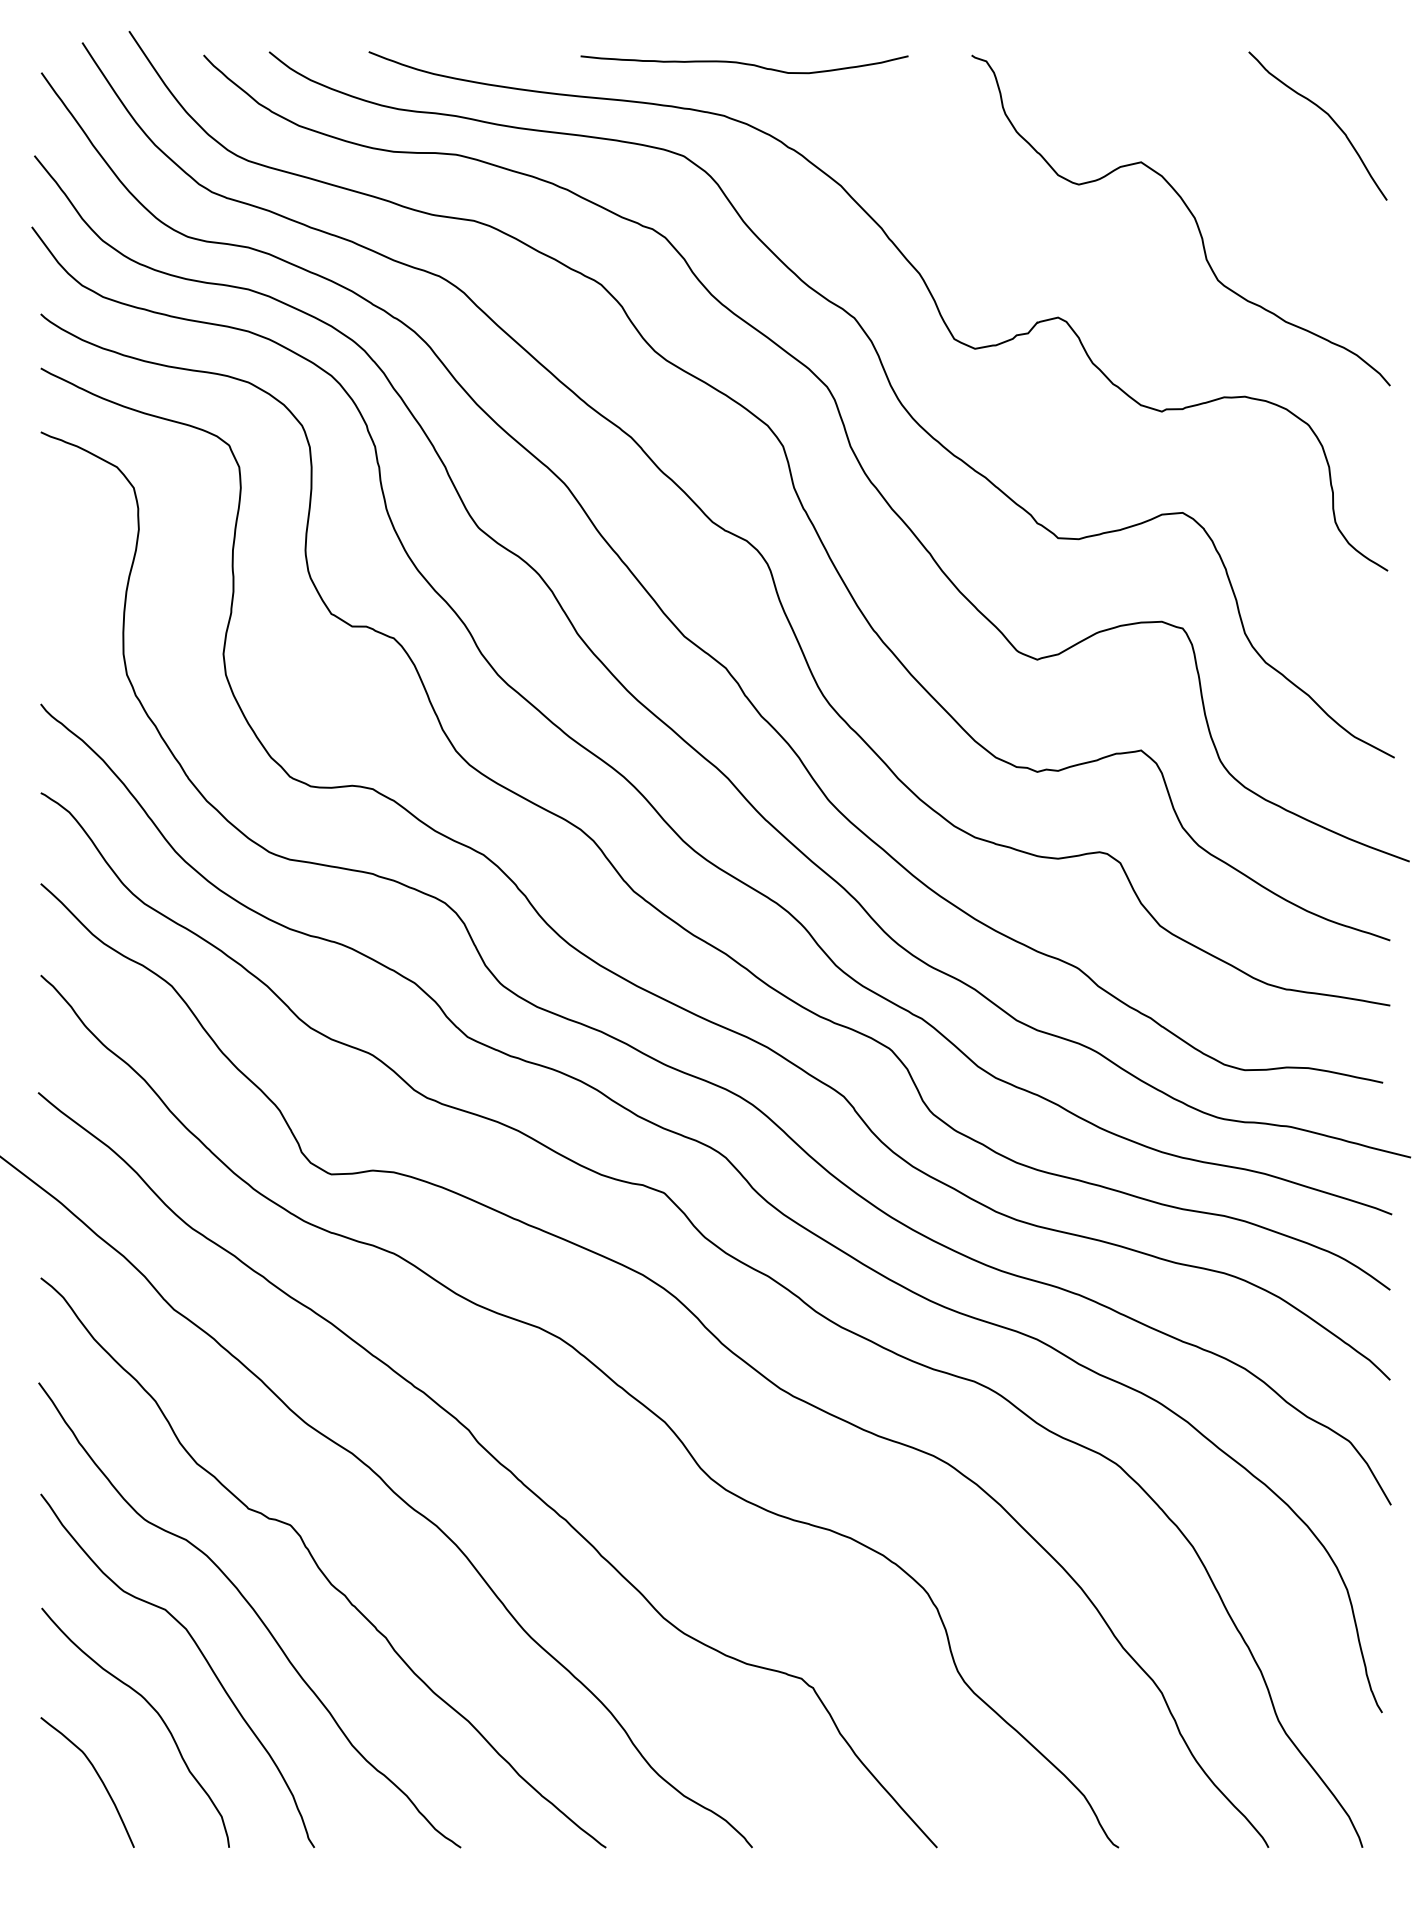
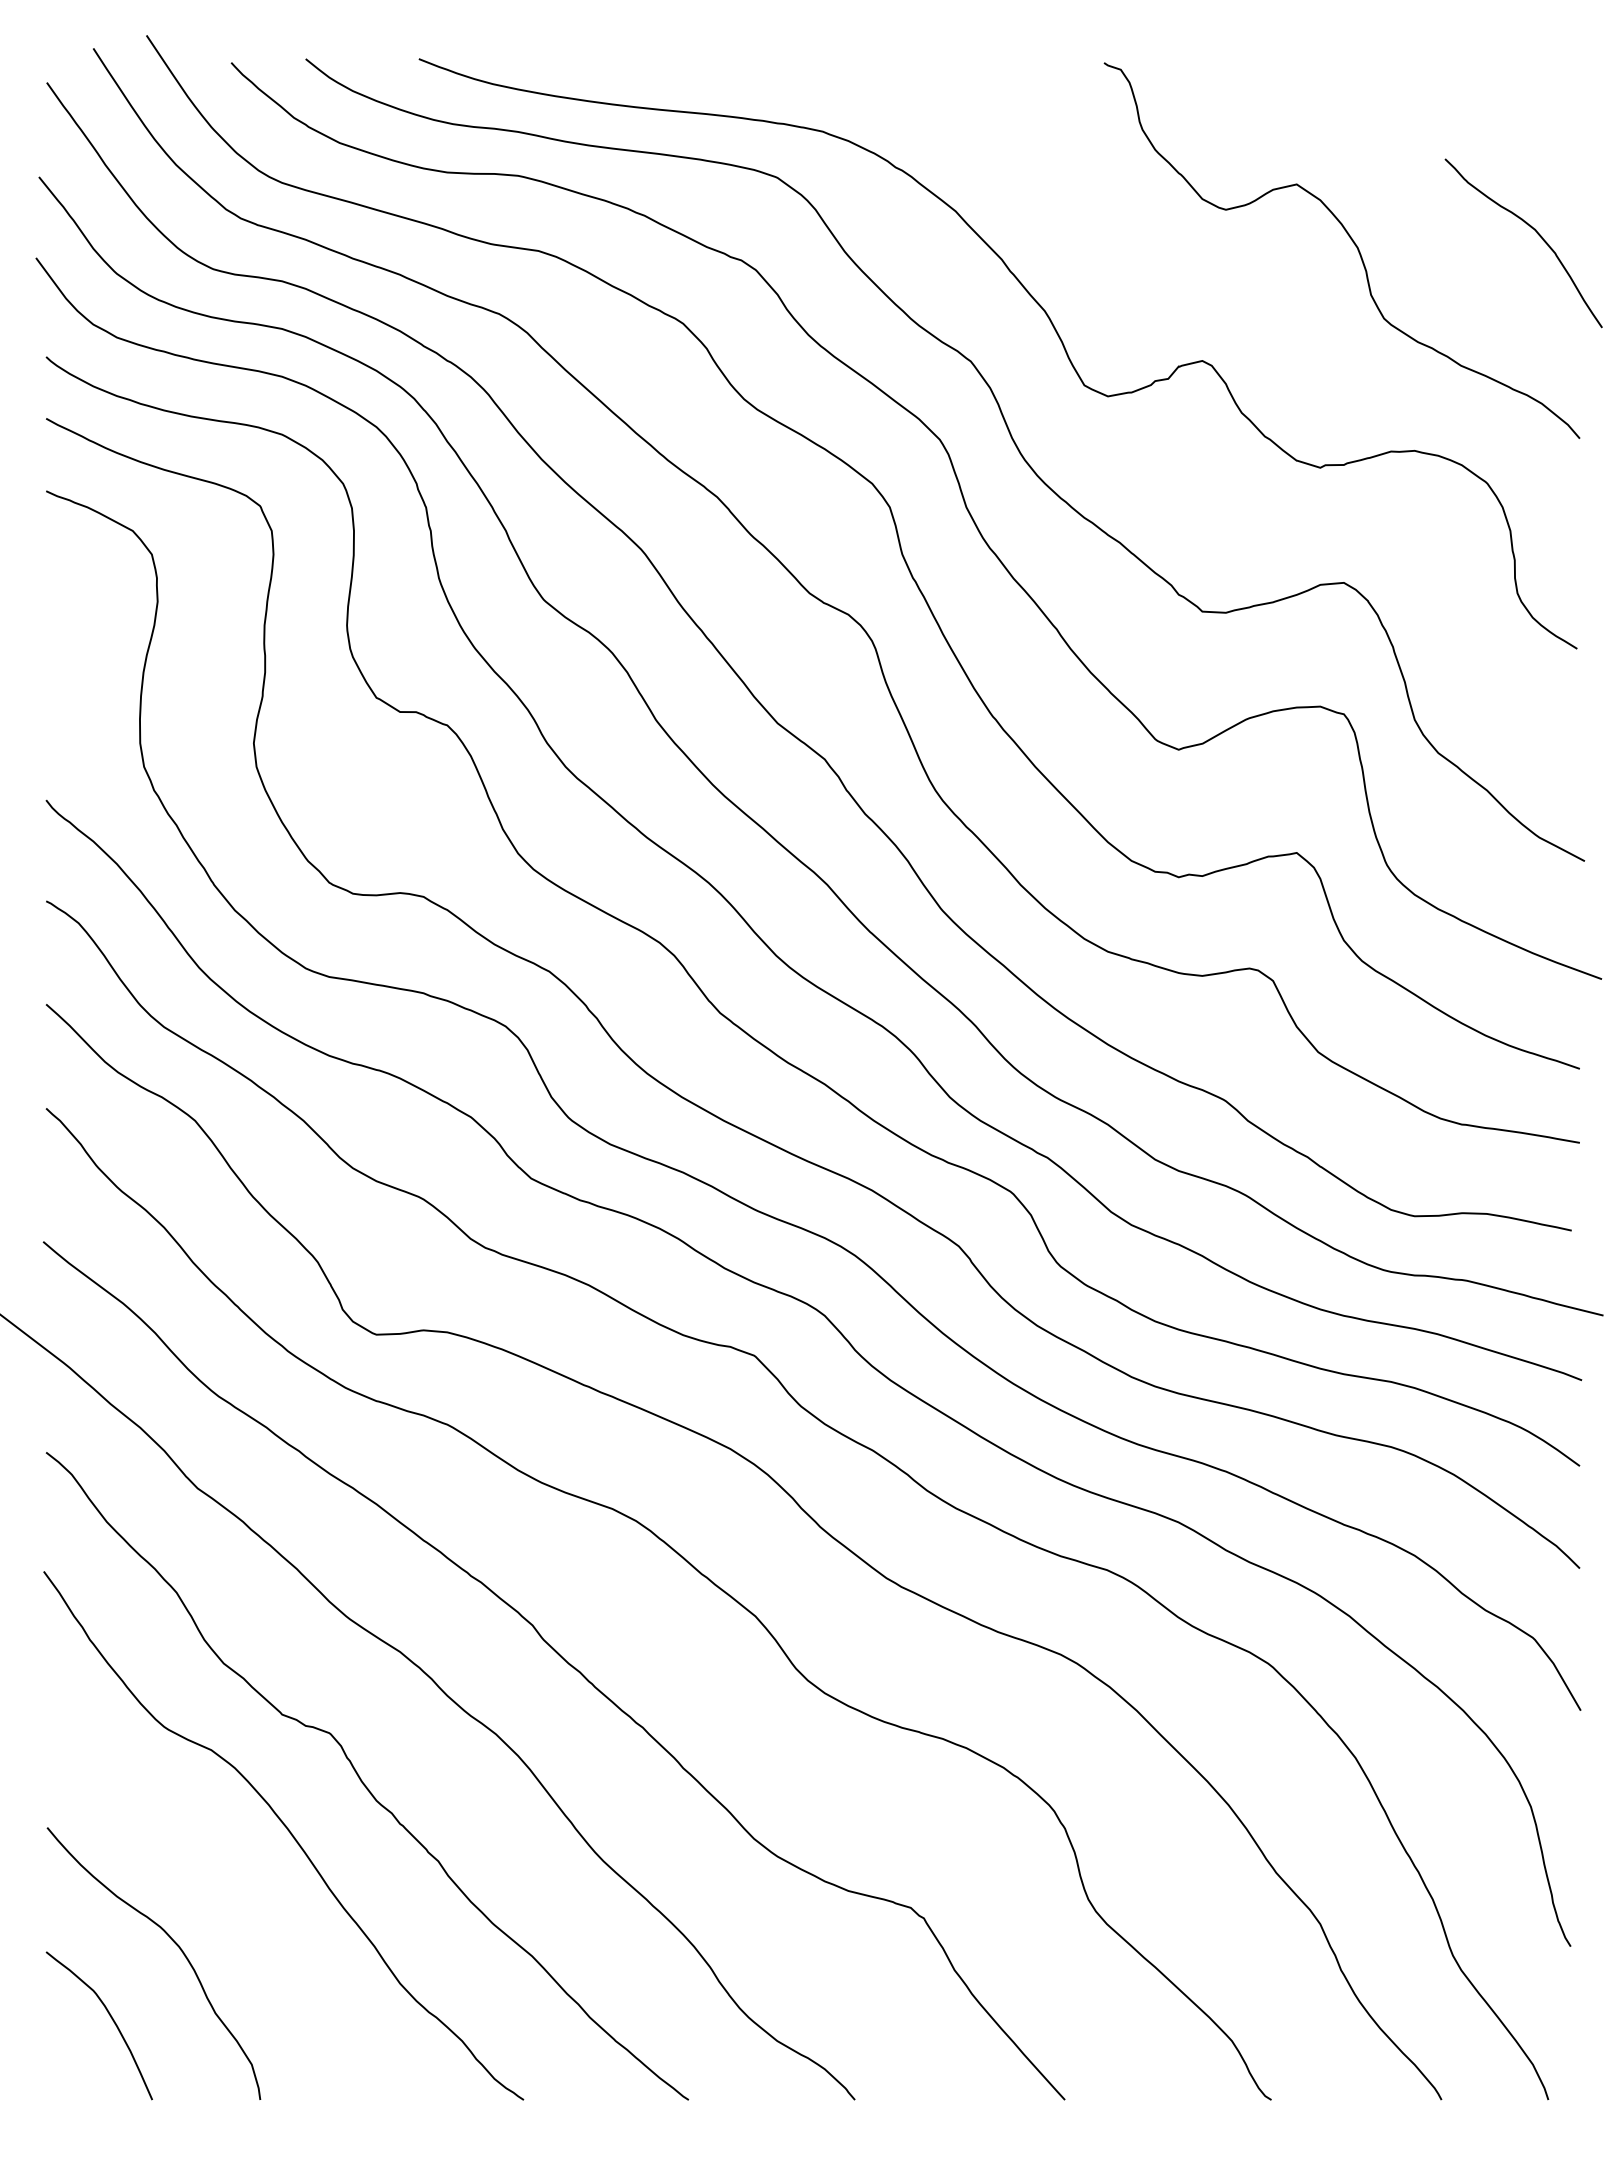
curve: (744, 64) -> (845, 73), removed
curve: (1330, 118) -> (1537, 234), moved
curve: (201, 1653) -> (228, 1879), removed

